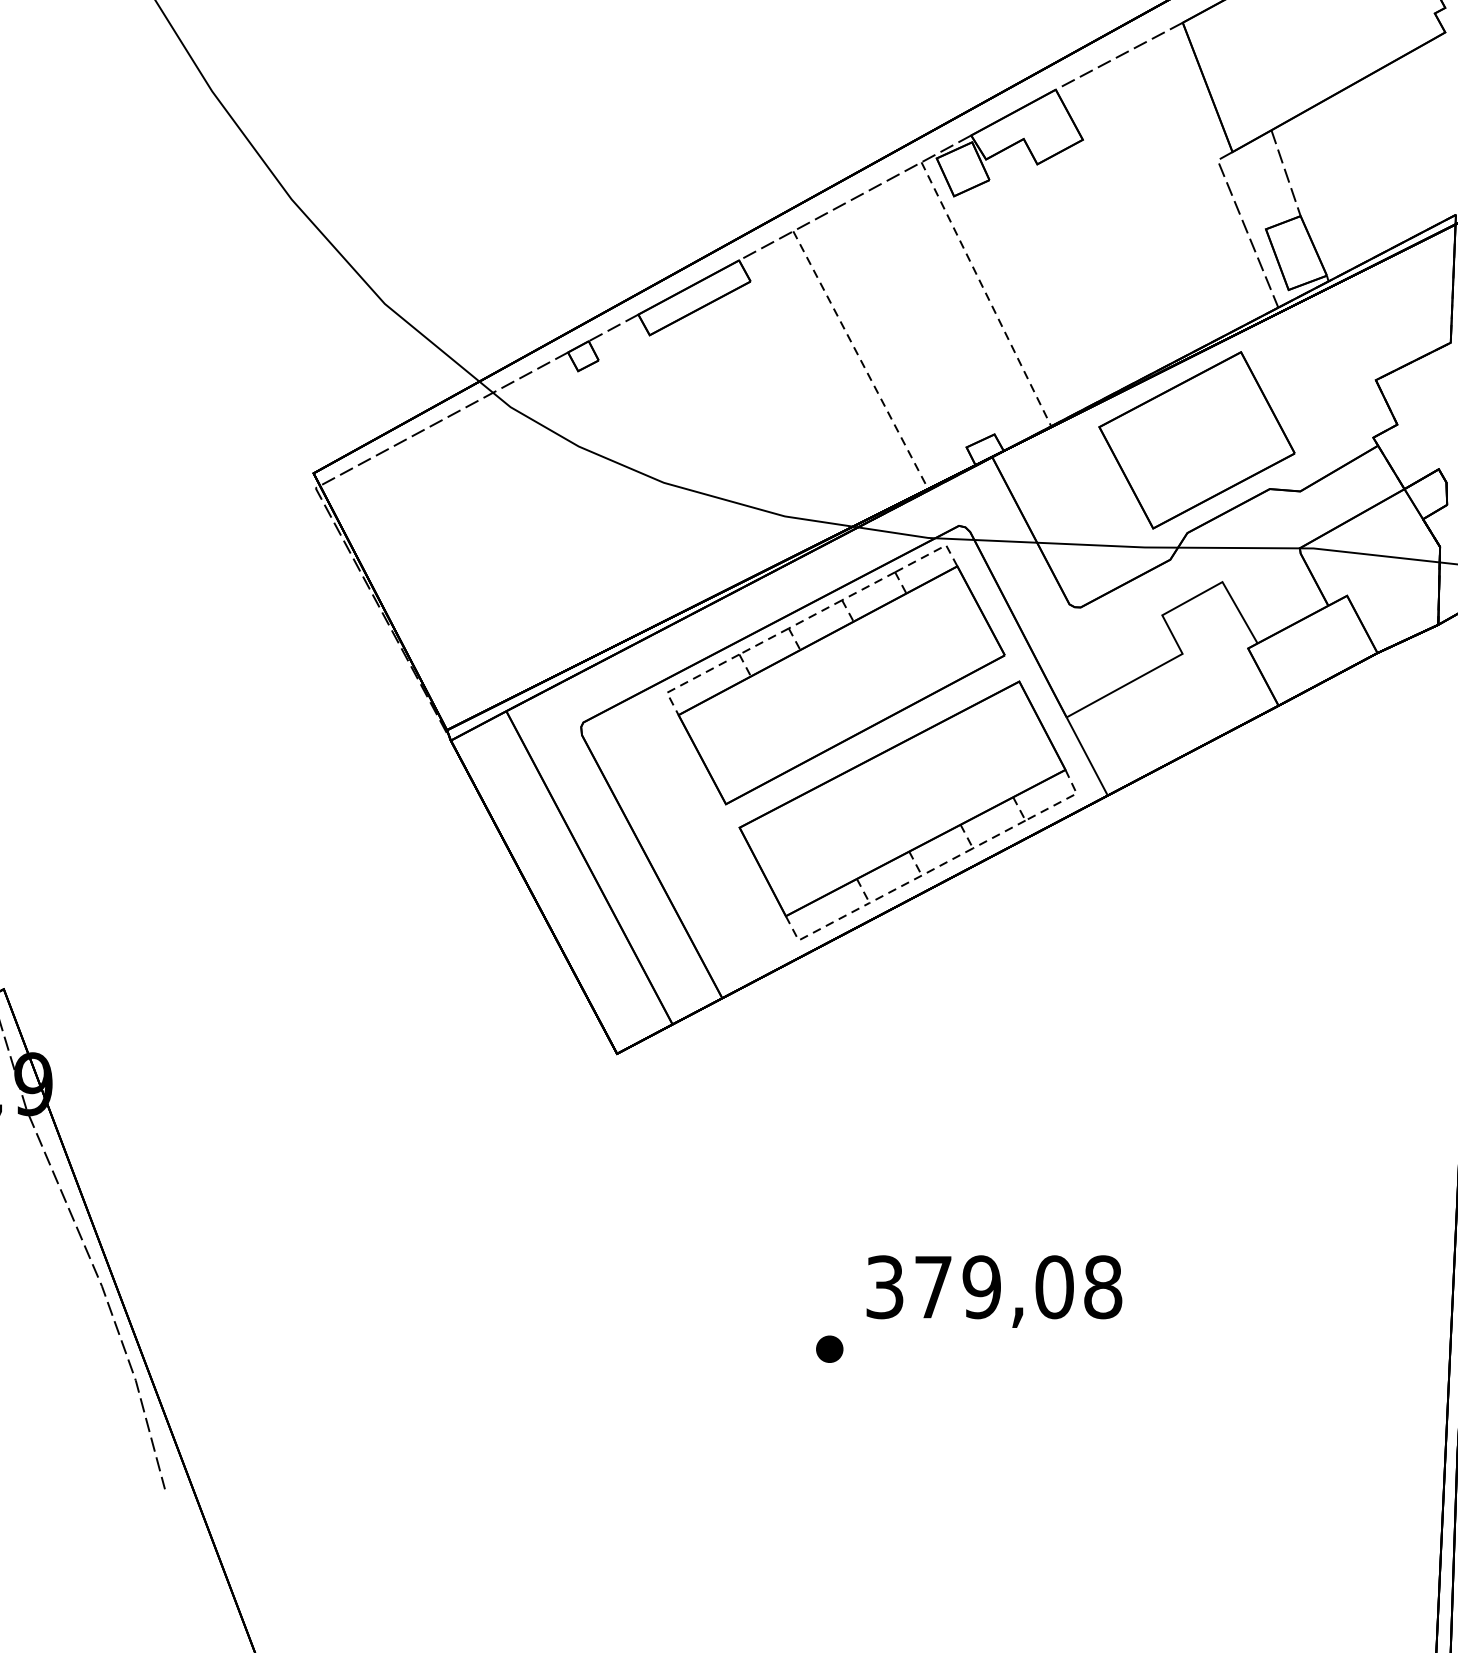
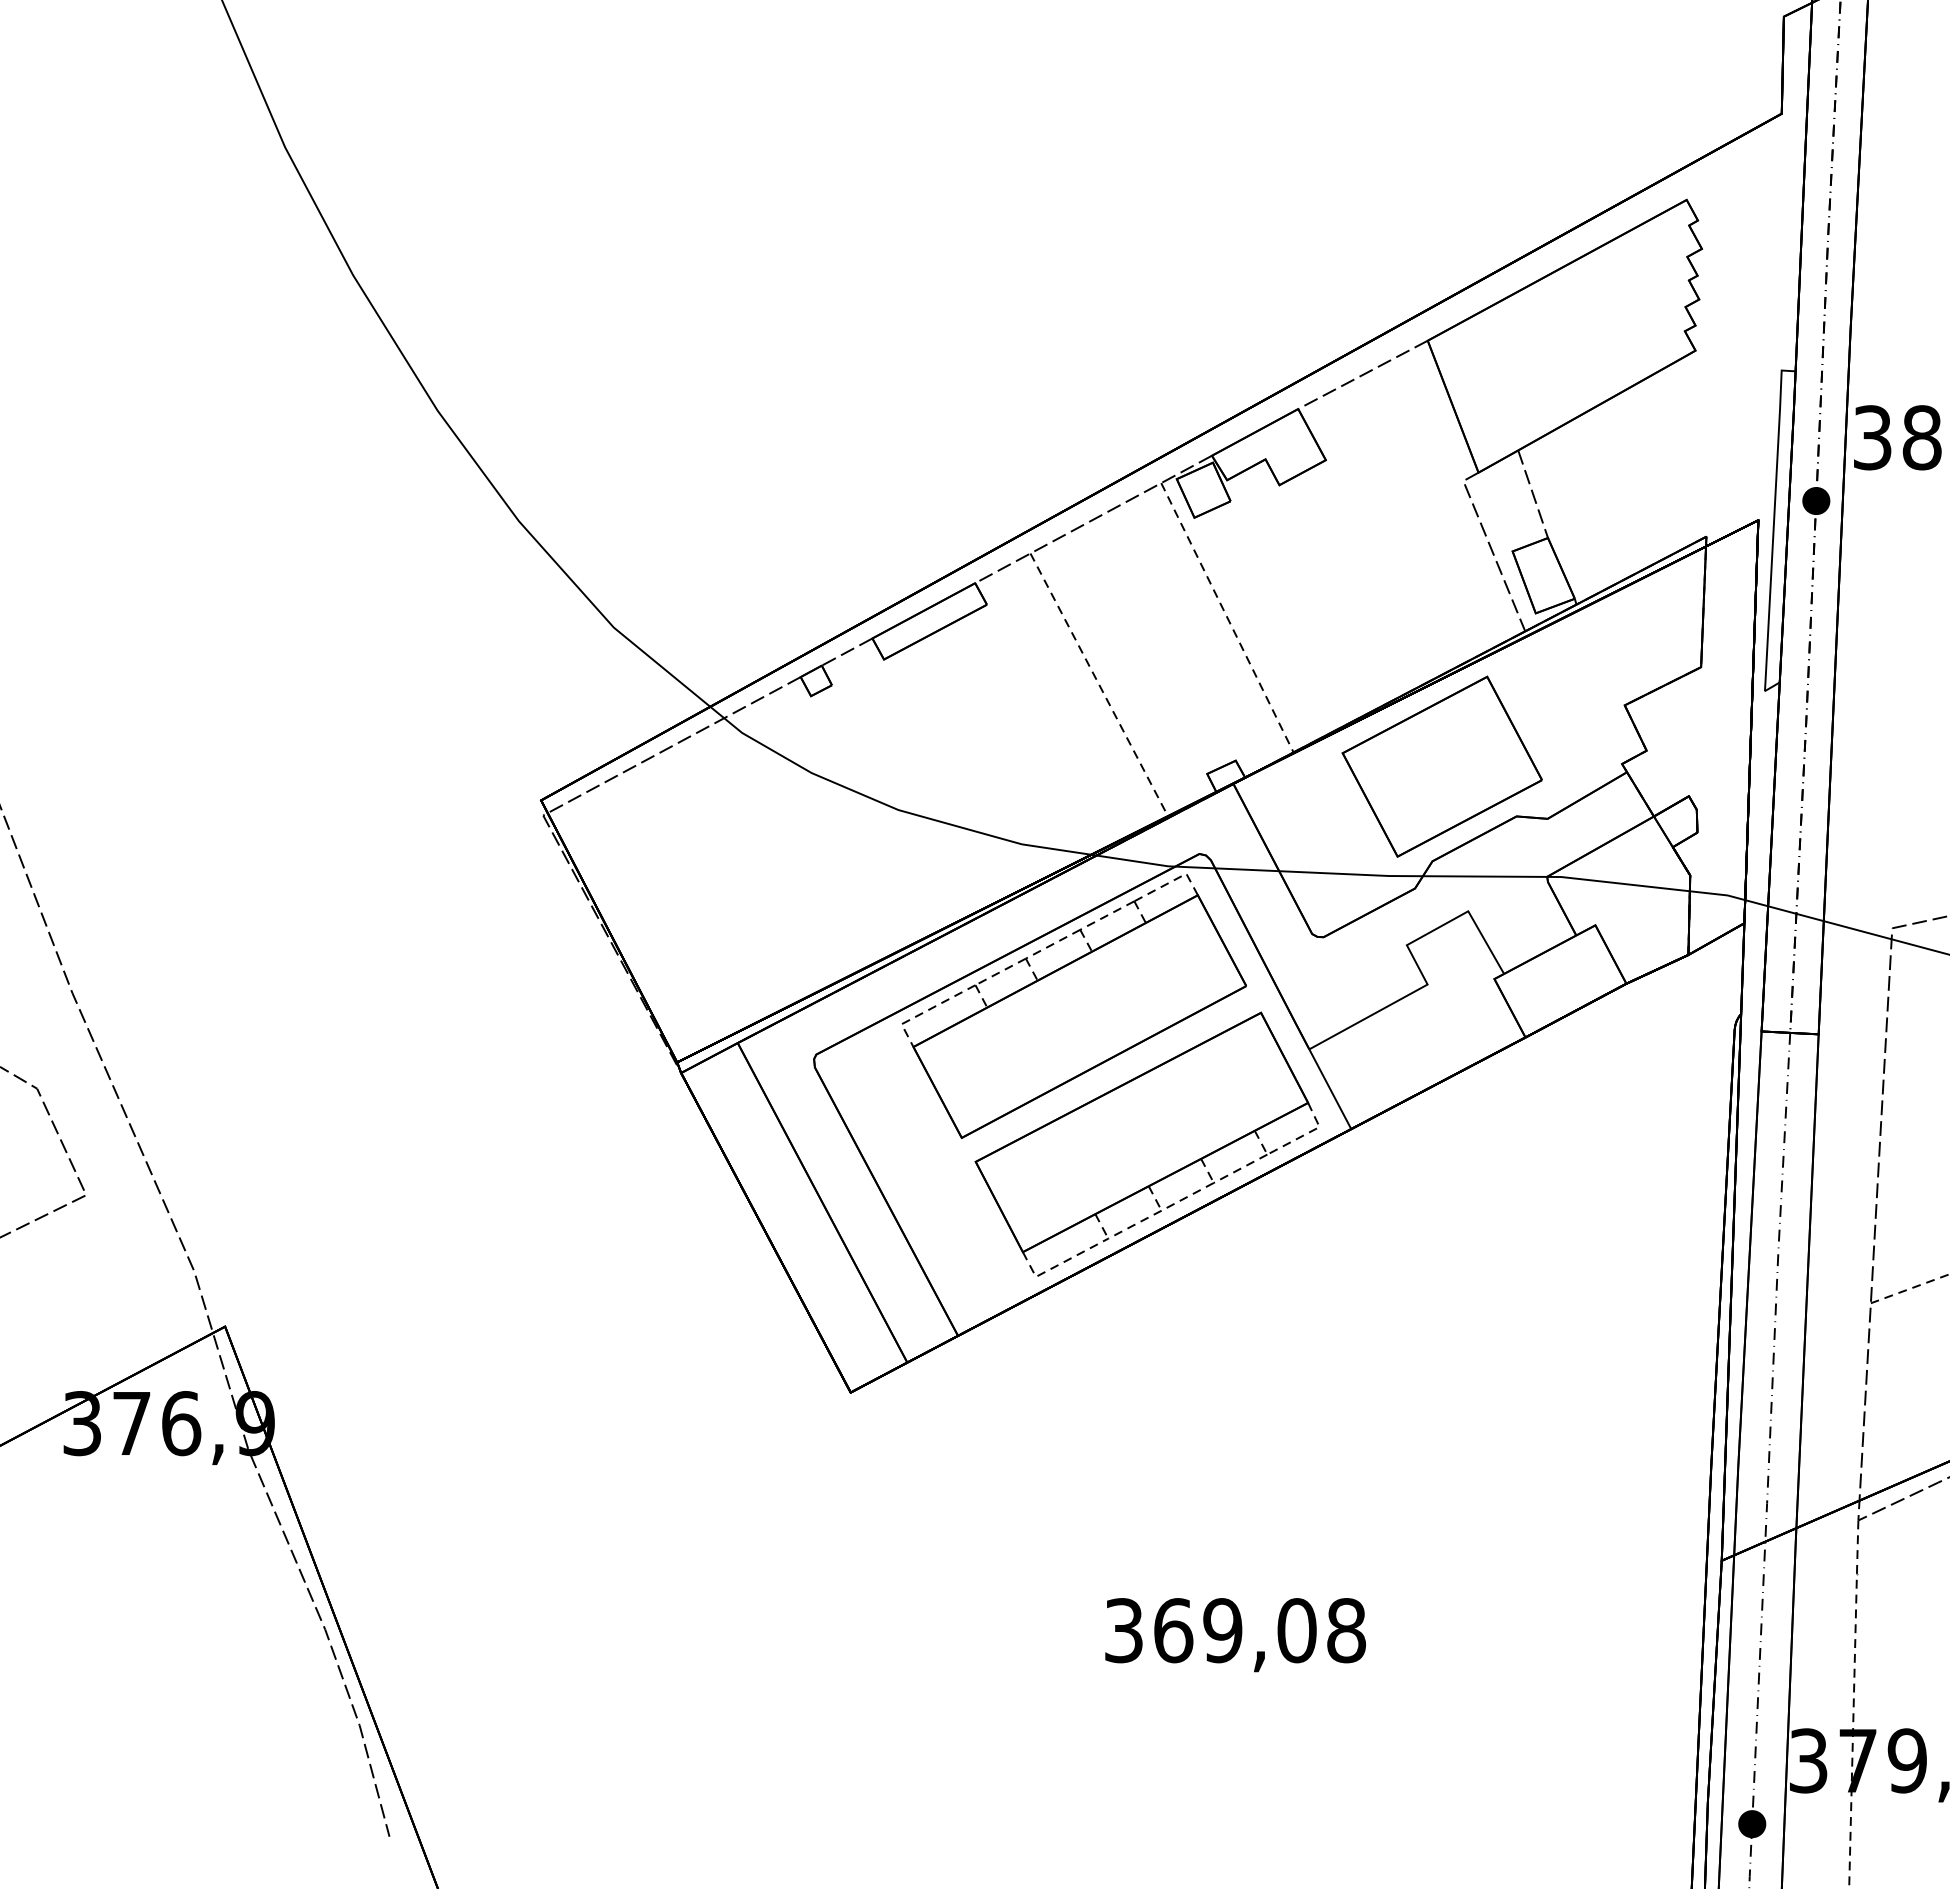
text: (933, 1287) -> (1173, 1630), 379,08 -> 369,08
part: (829, 1348) -> (1067, 1693), removed

